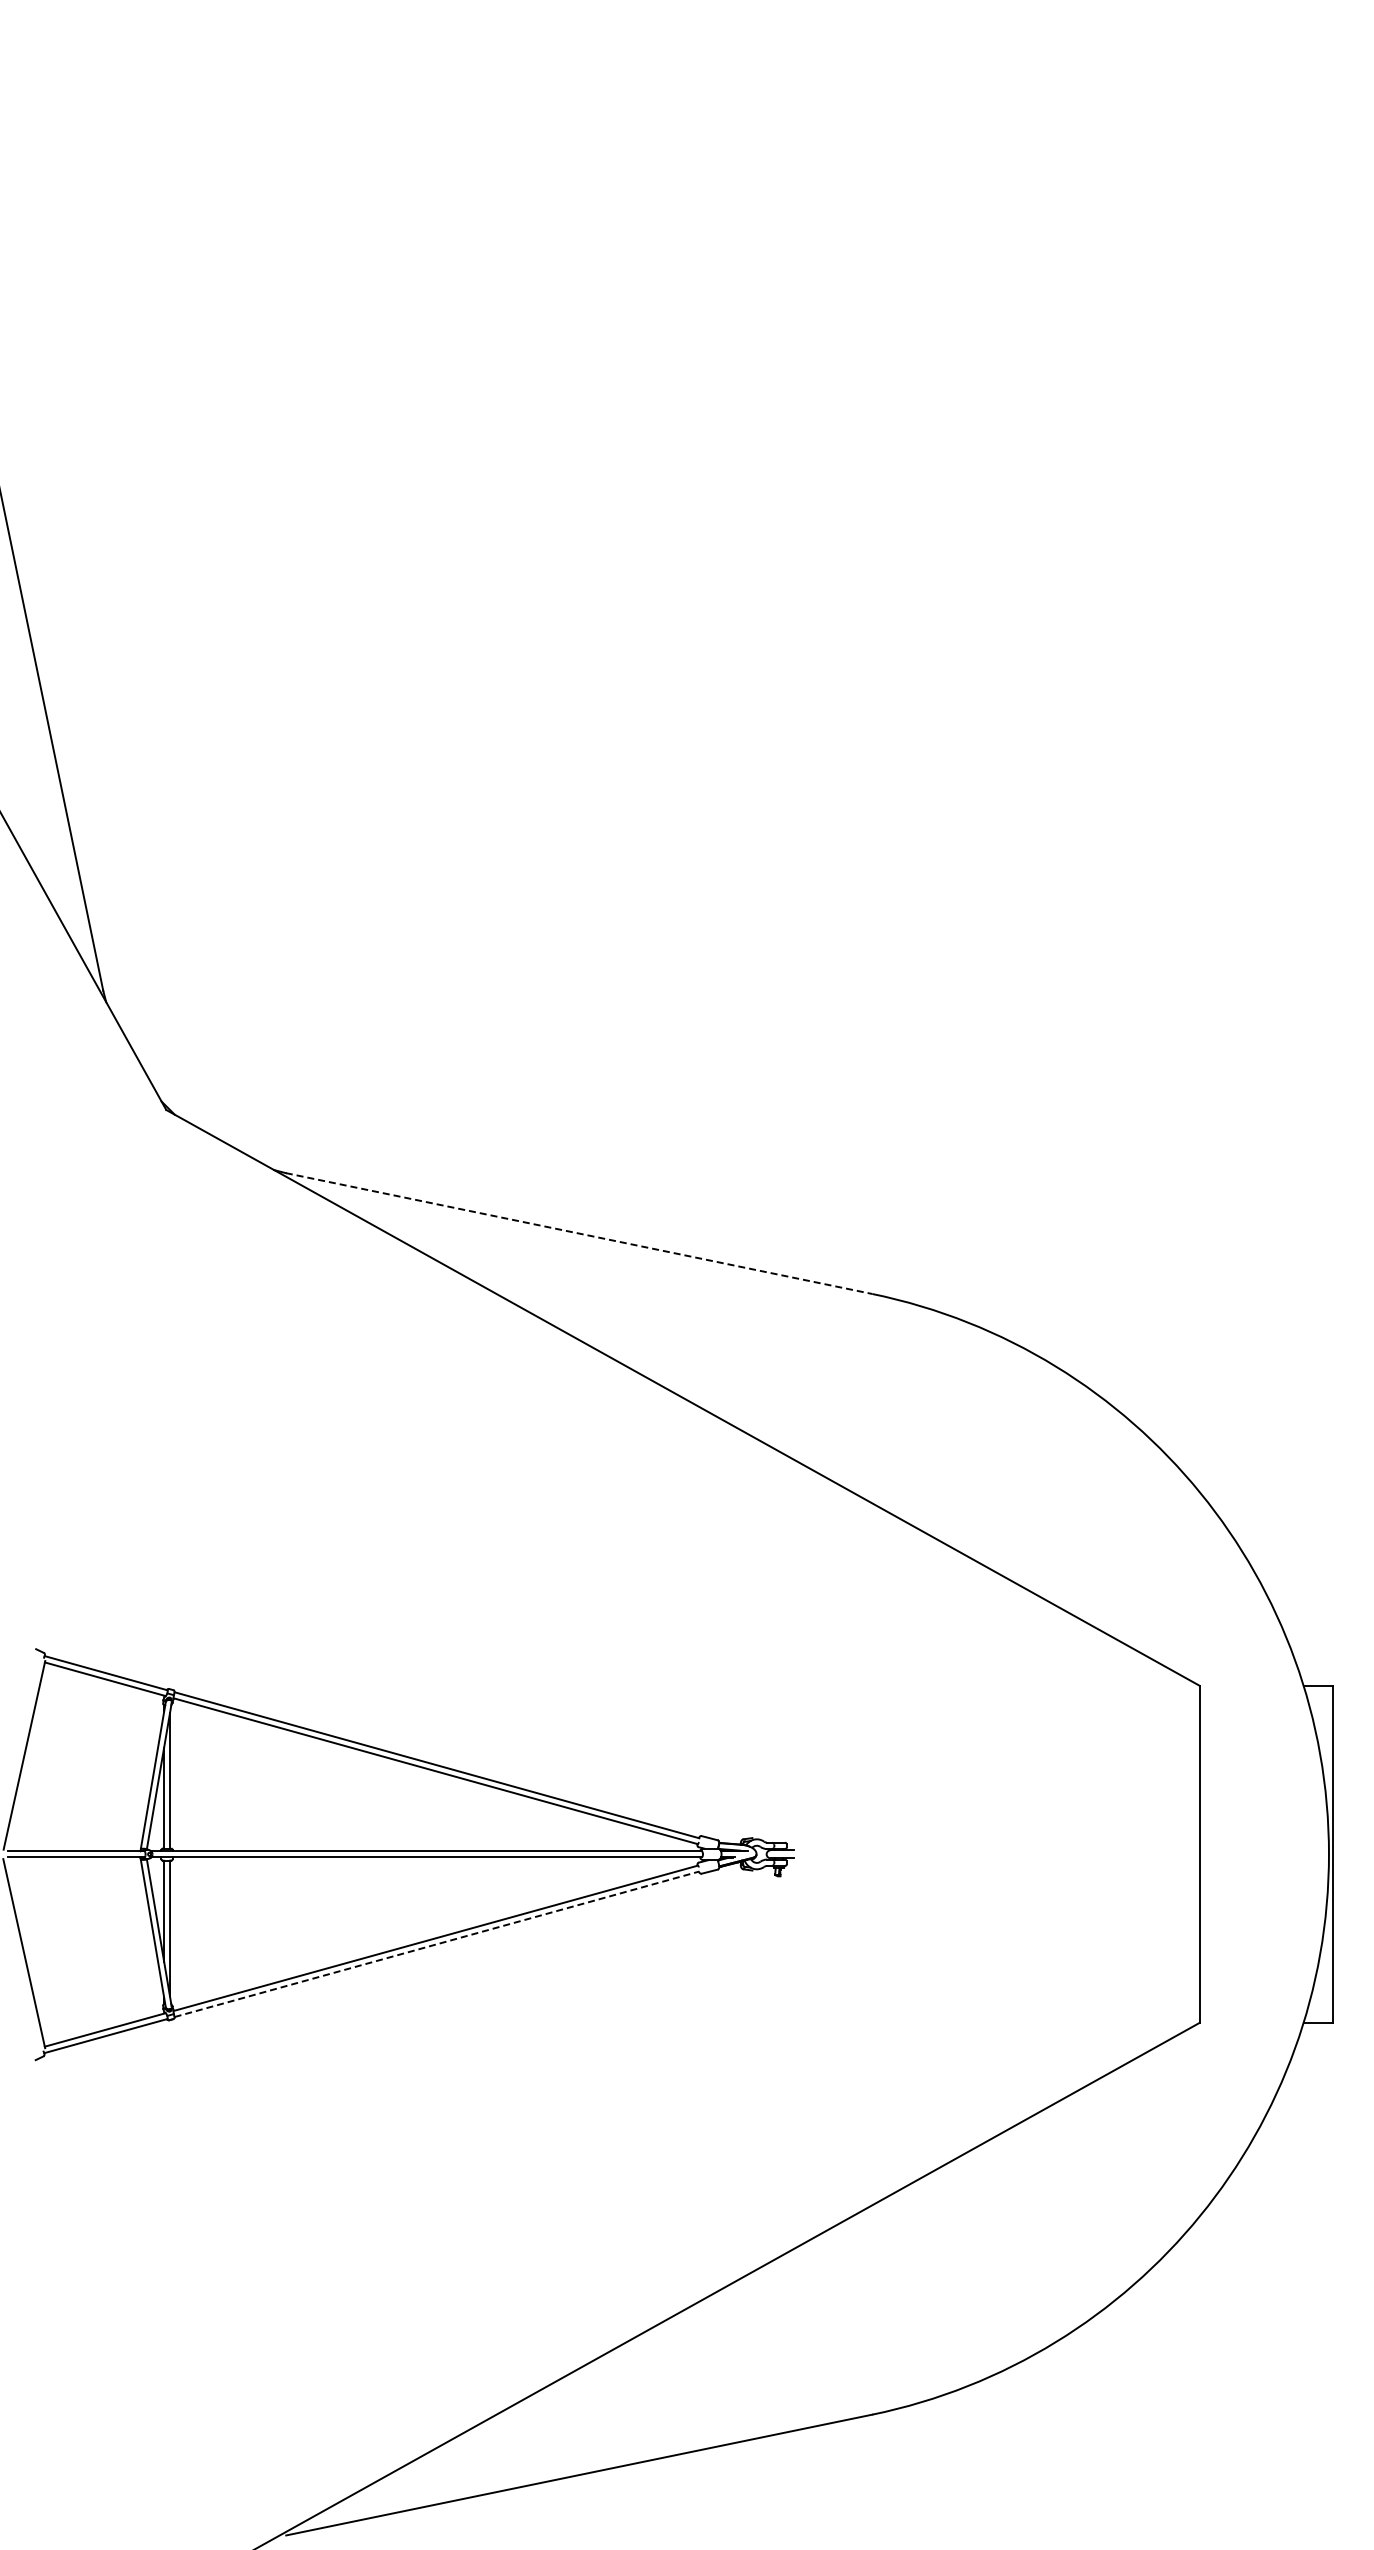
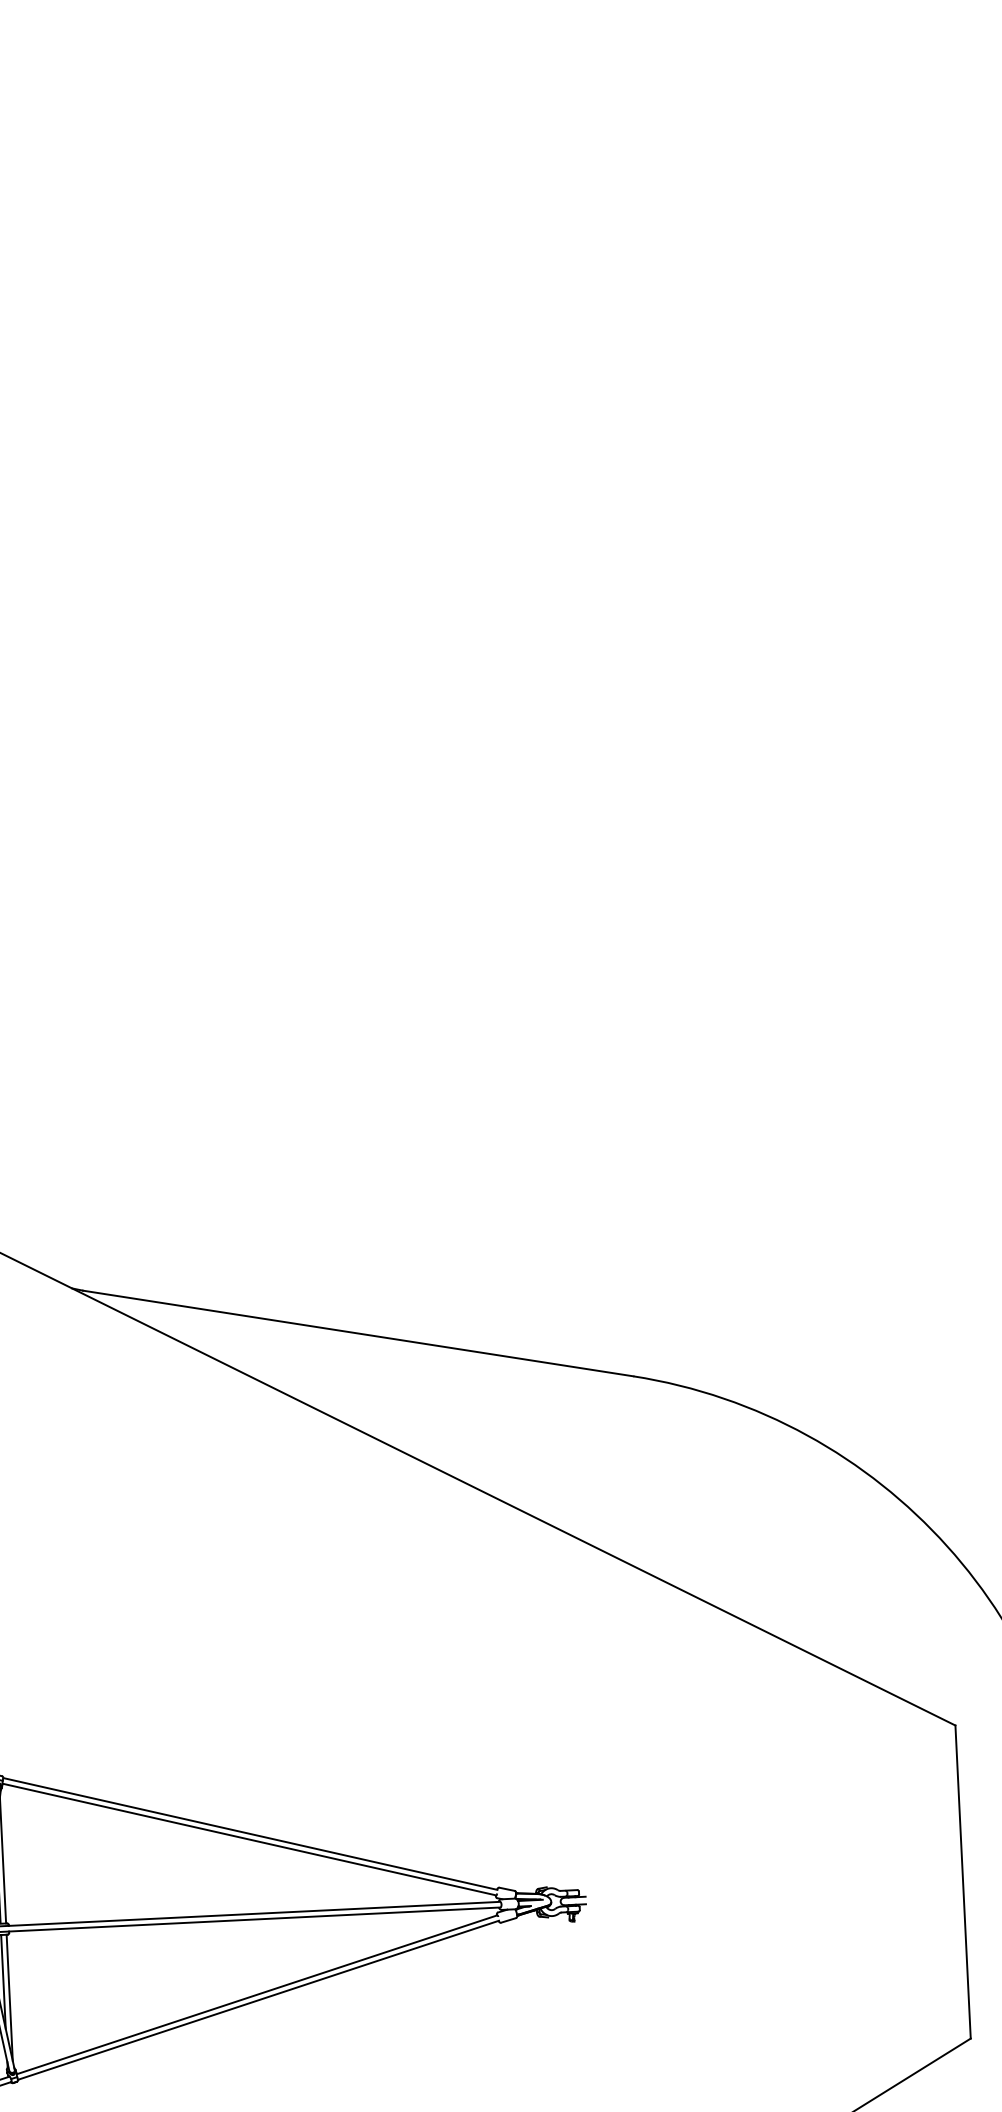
line: (579, 1233) -> (358, 1333), dashed -> solid
line: (437, 1944) -> (258, 2000), dashed -> solid

